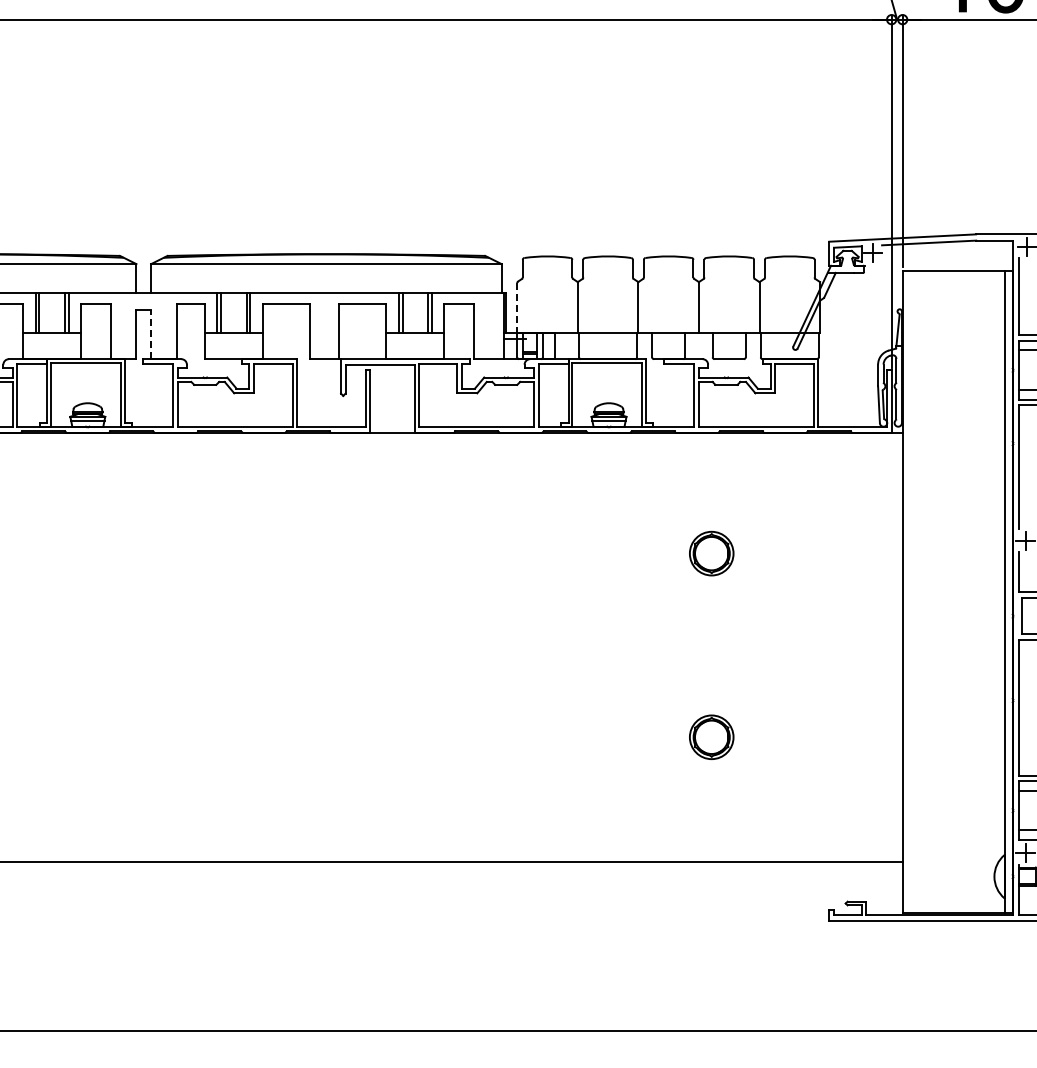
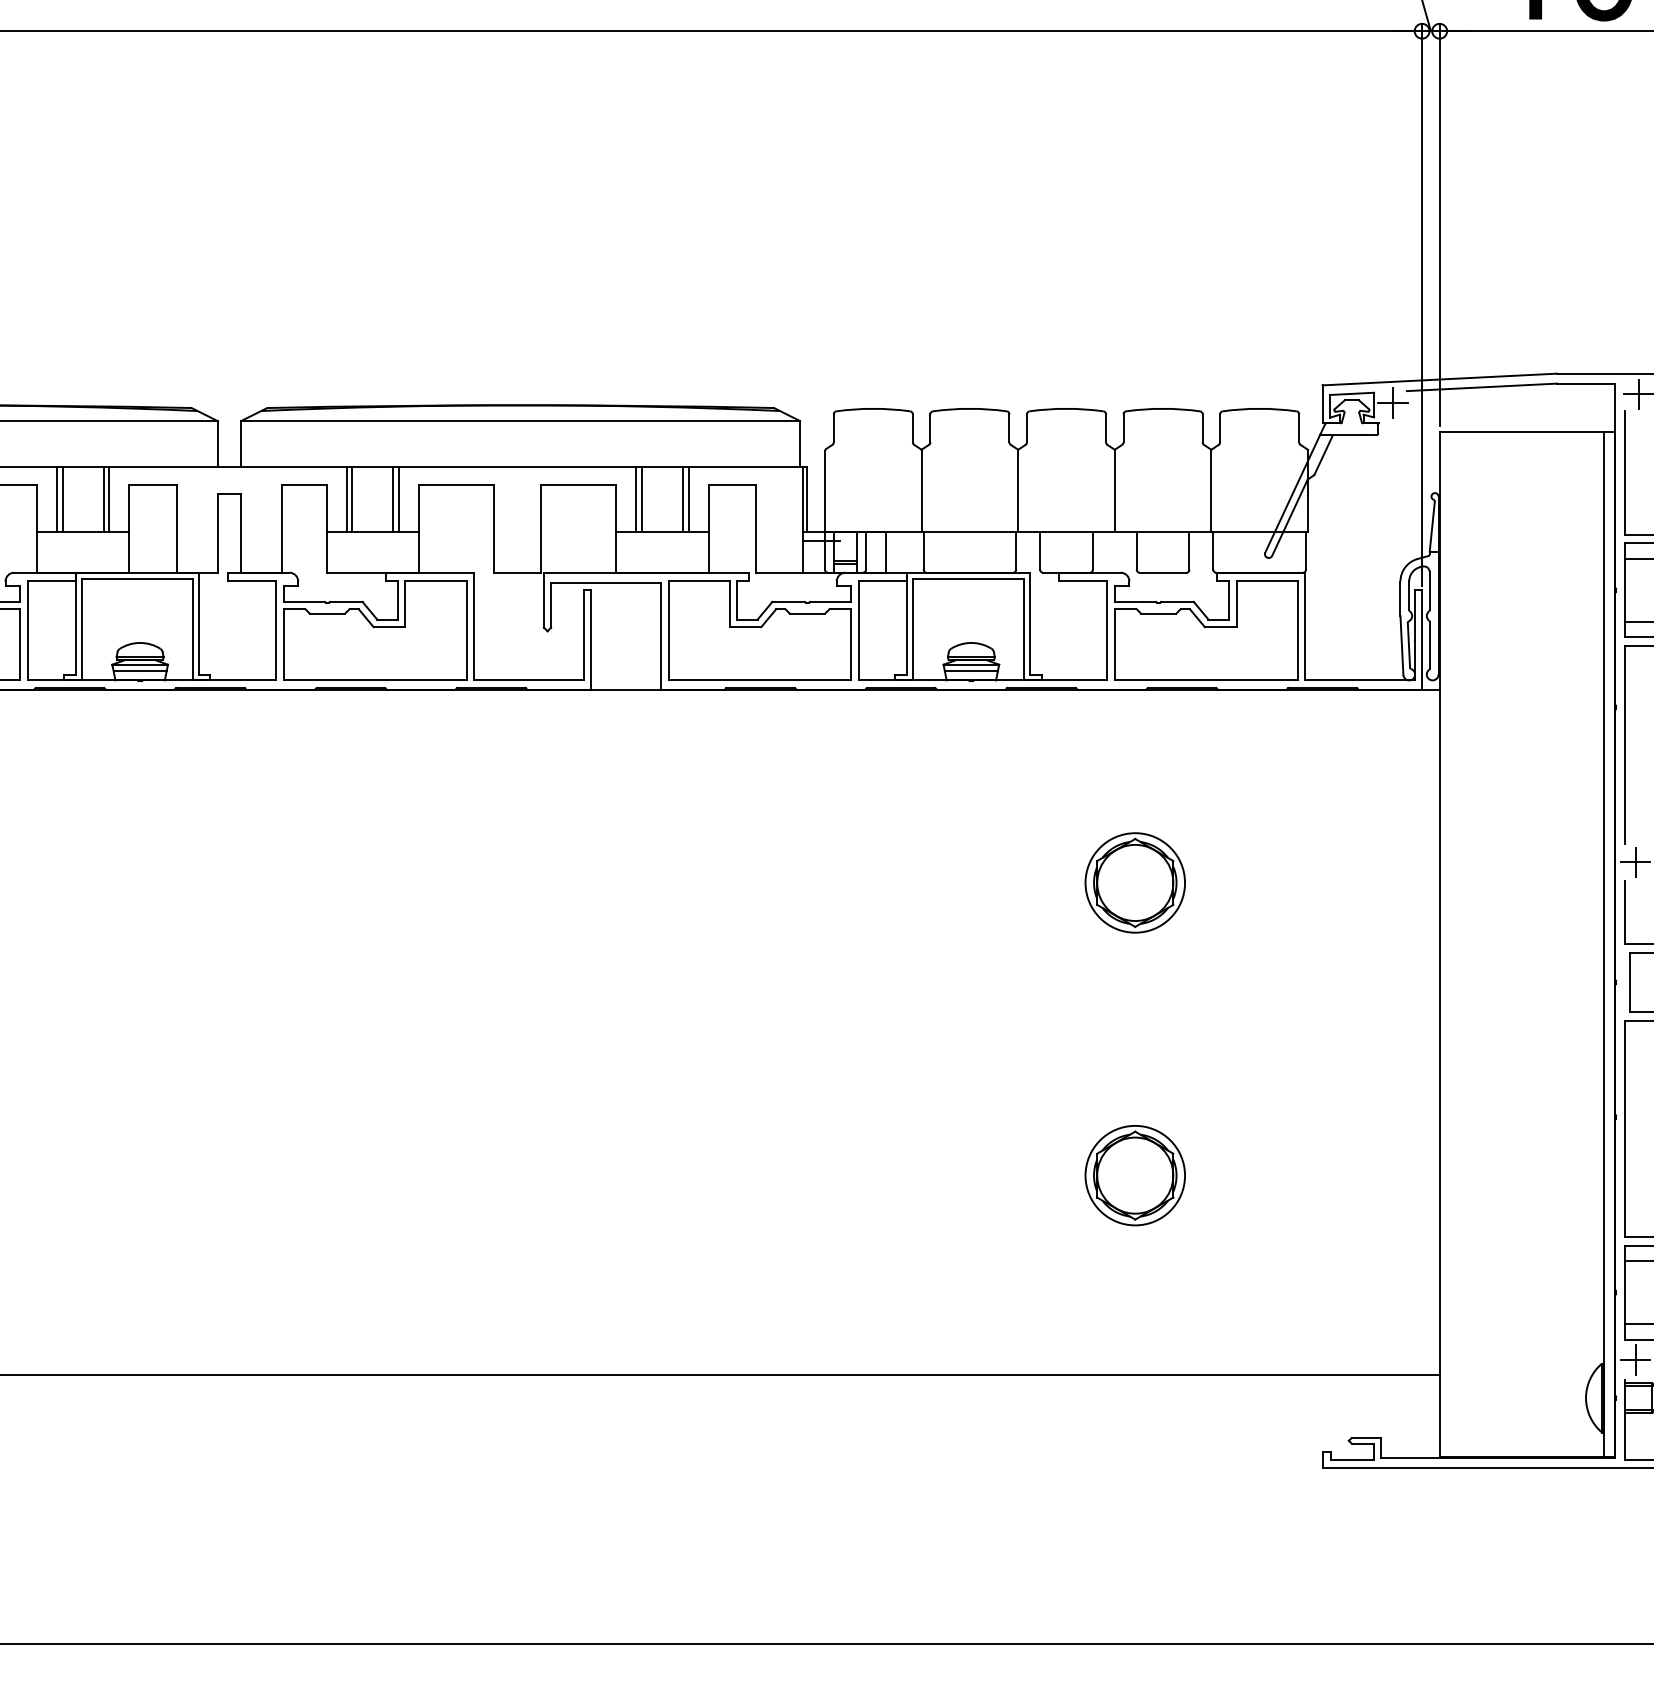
line: (517, 308) -> (825, 491), dashed -> solid
line: (151, 334) -> (241, 533), dashed -> solid
part: (711, 553) -> (1134, 882), size x1.43
part: (711, 737) -> (1134, 1176), size x1.43

